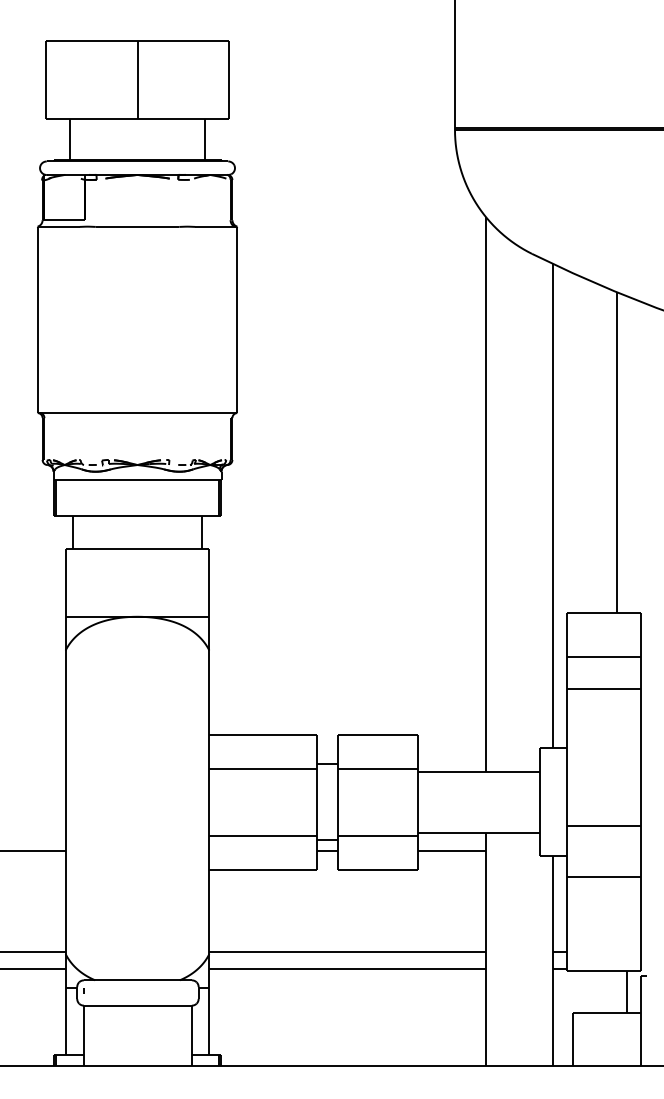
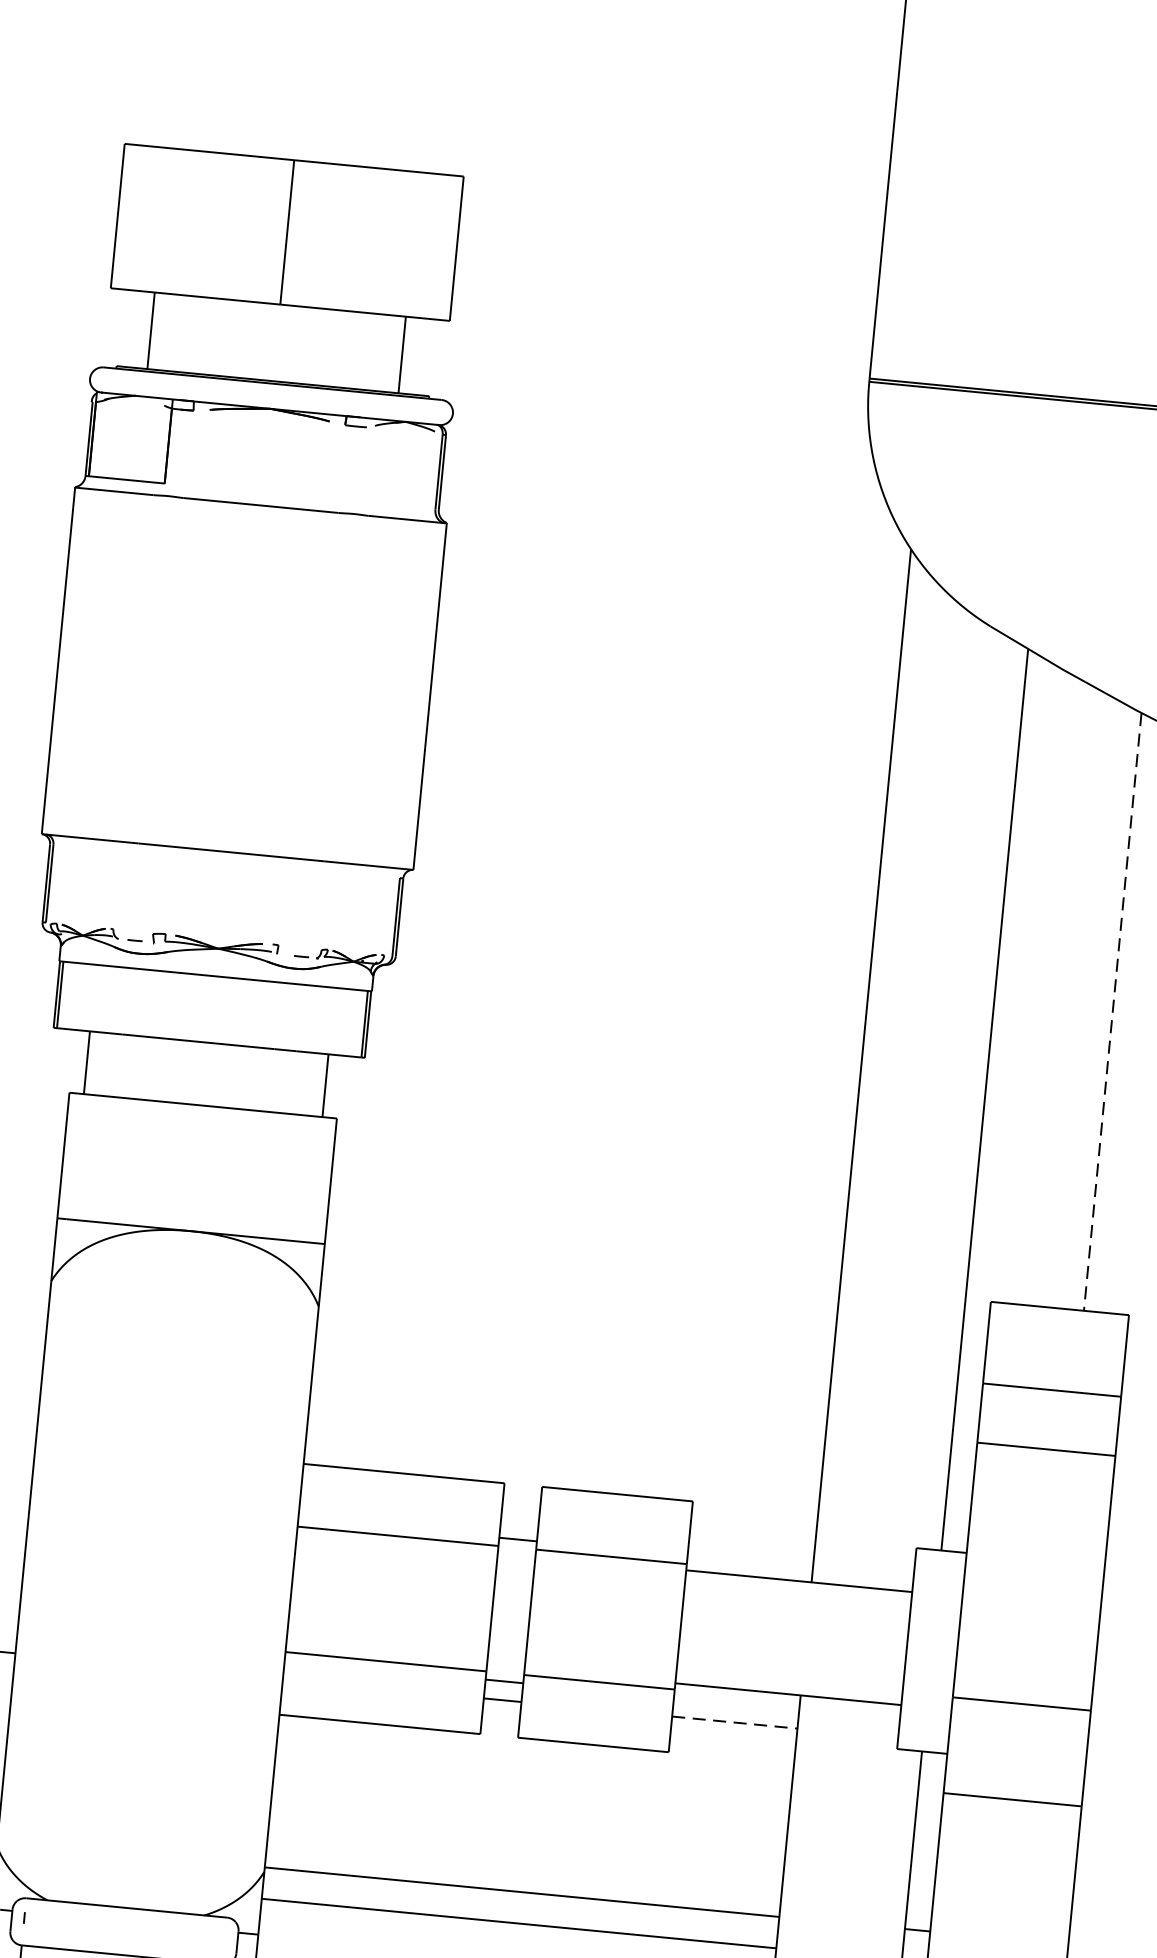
line: (616, 452) -> (1112, 1011), solid -> dashed
line: (452, 850) -> (735, 1722), solid -> dashed

